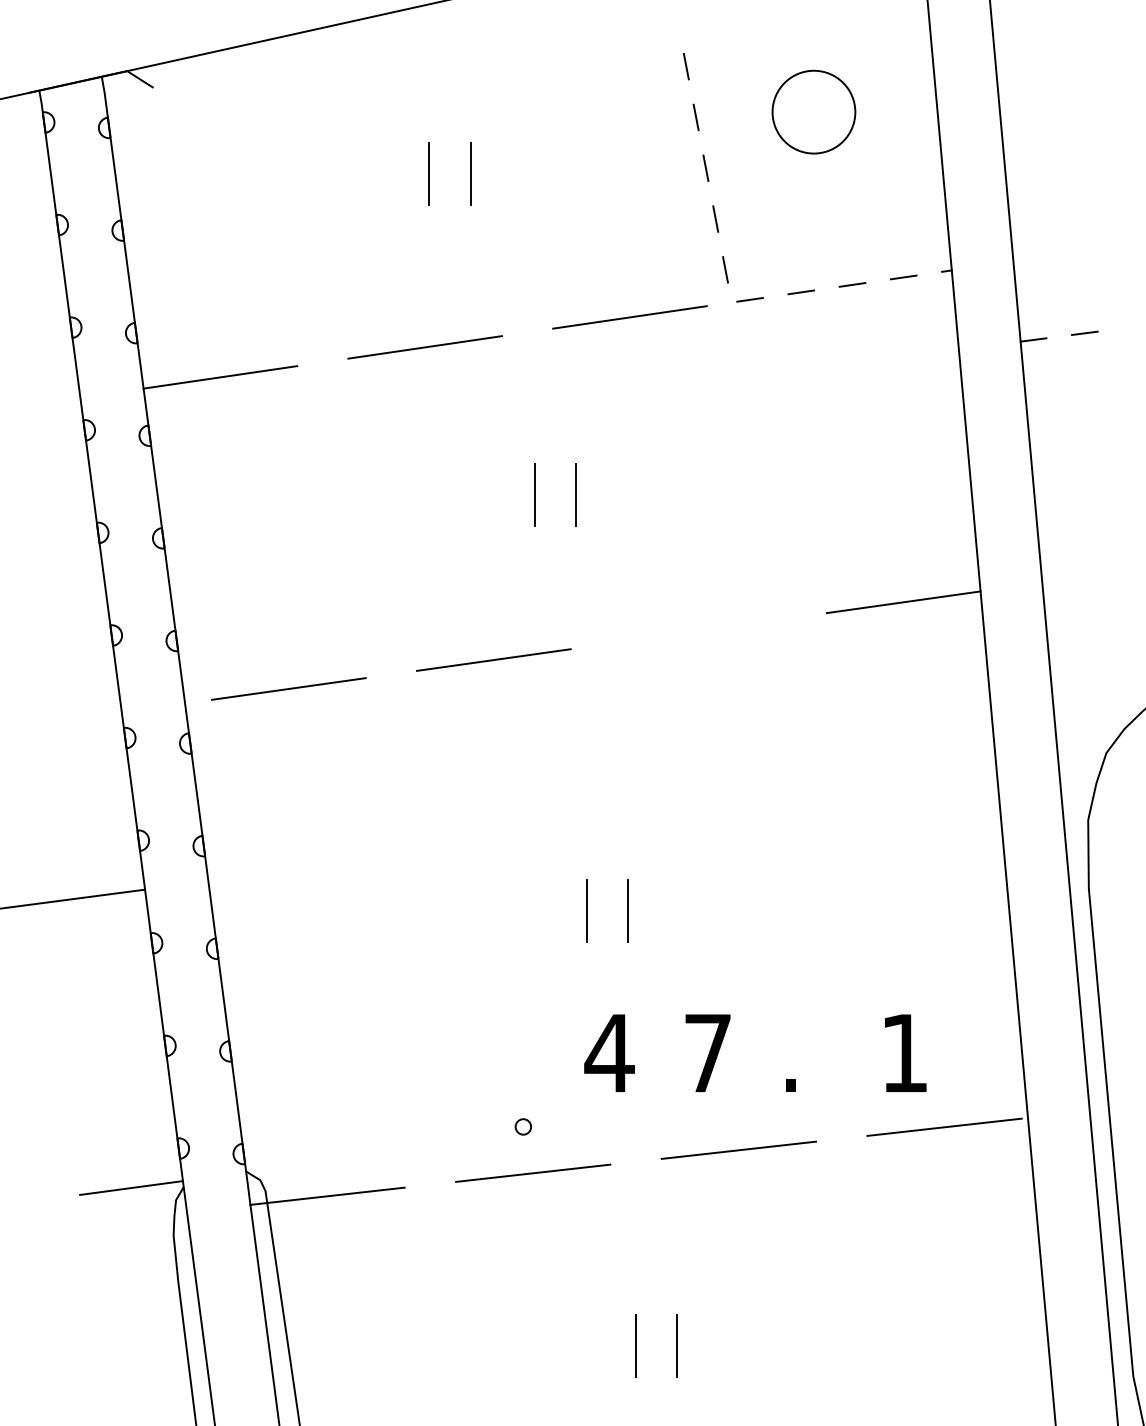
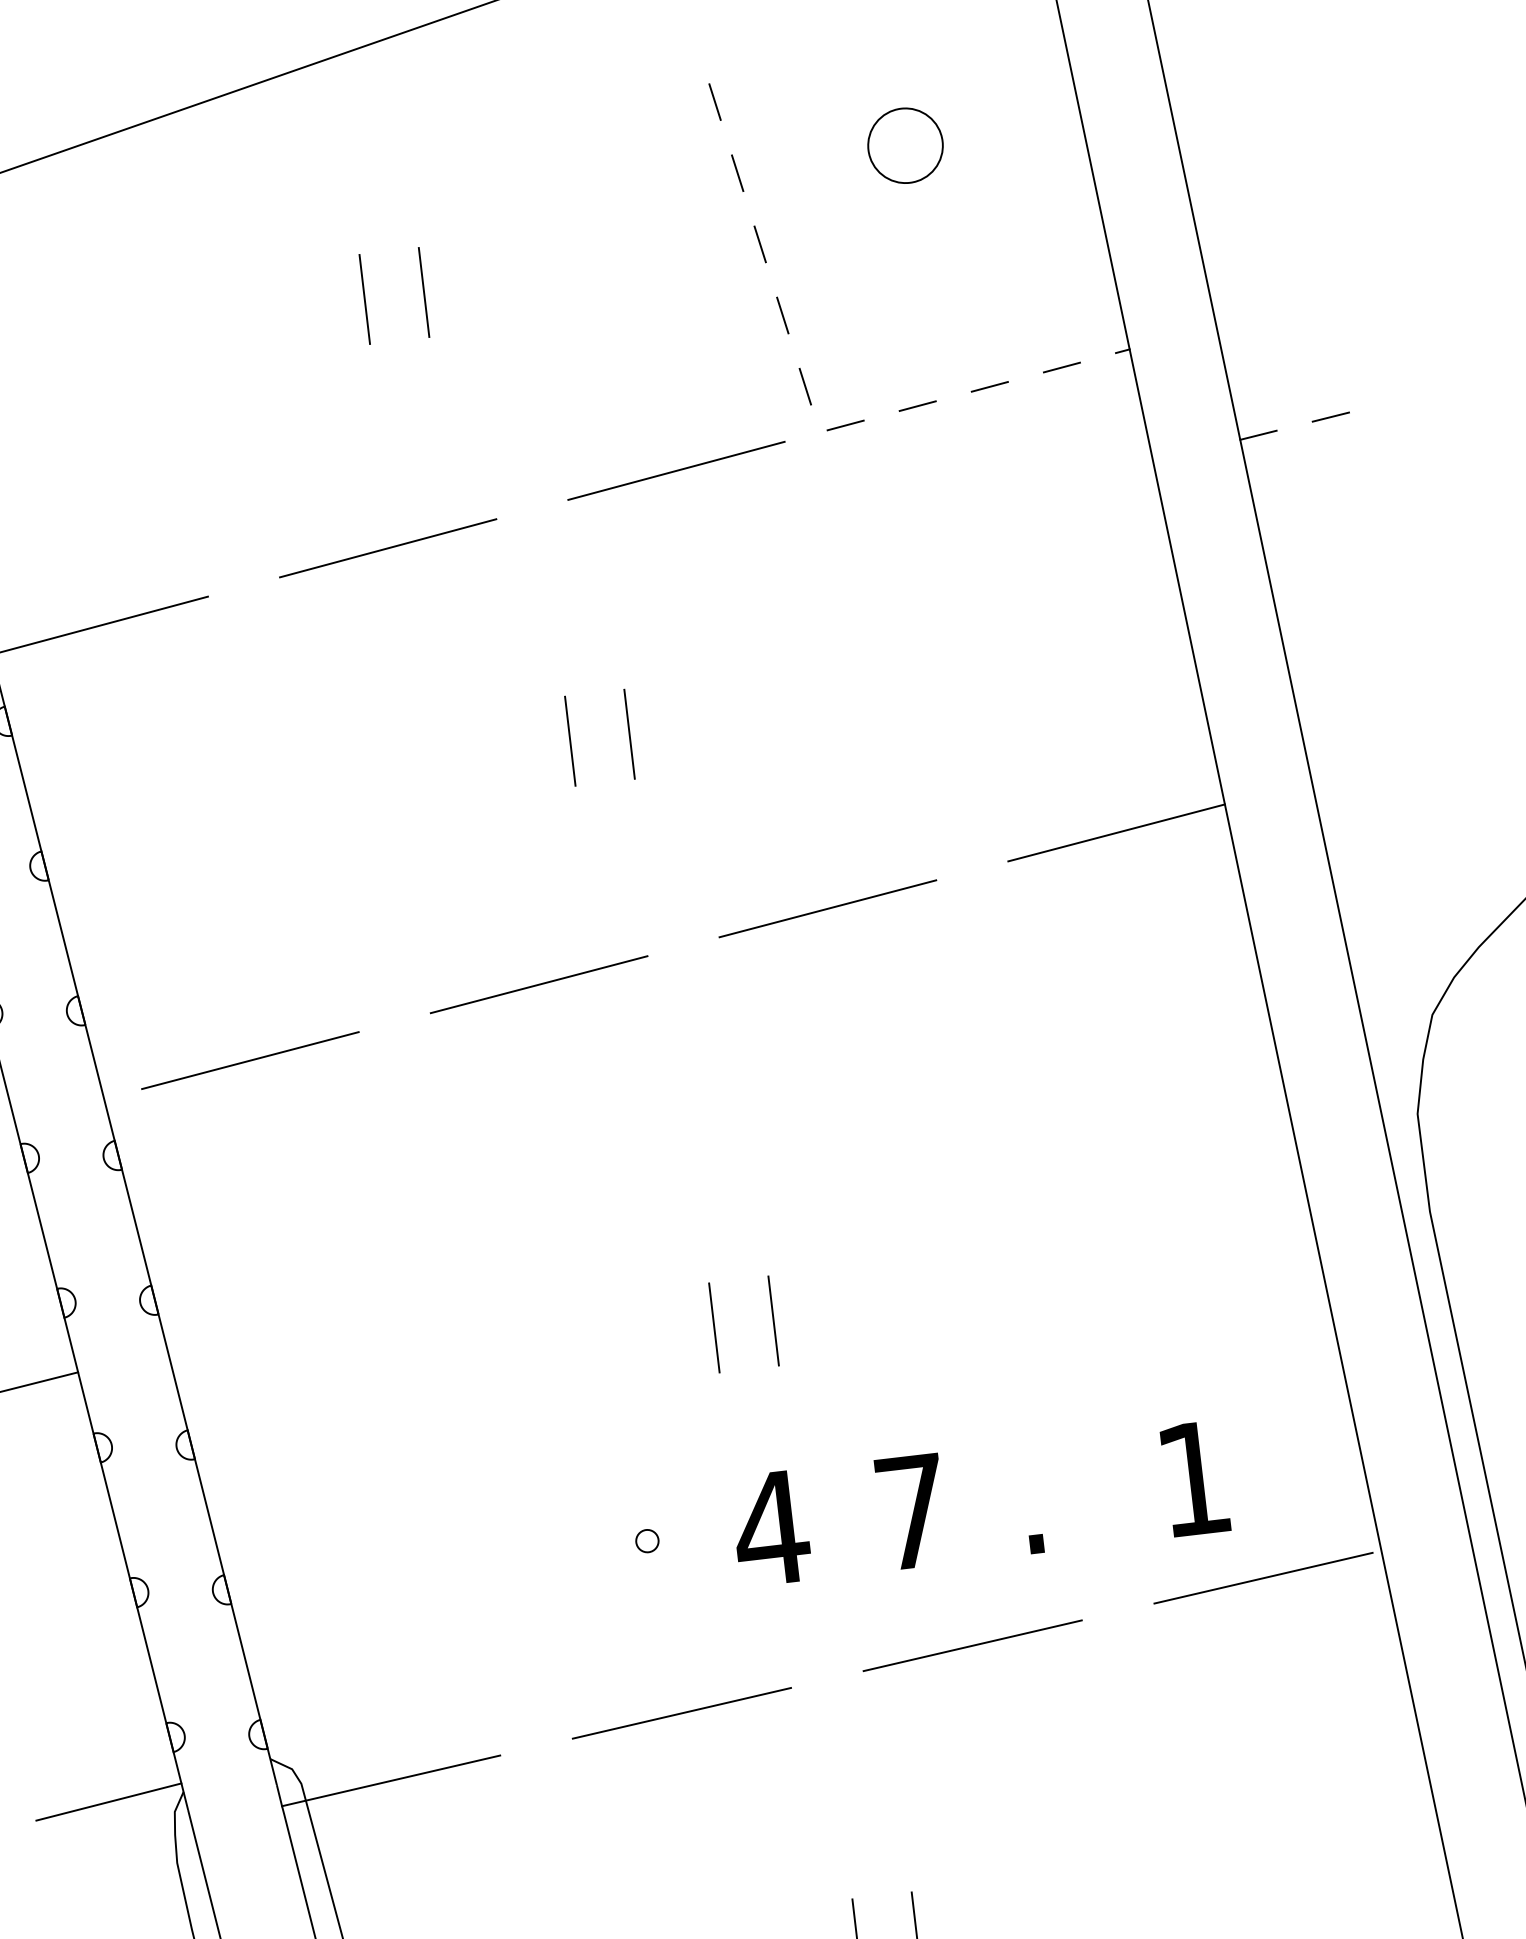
circle: (813, 111) -> (904, 144), size x0.62
line: (698, 630) -> (827, 907), added
circle: (522, 1126) -> (646, 1540), moved

